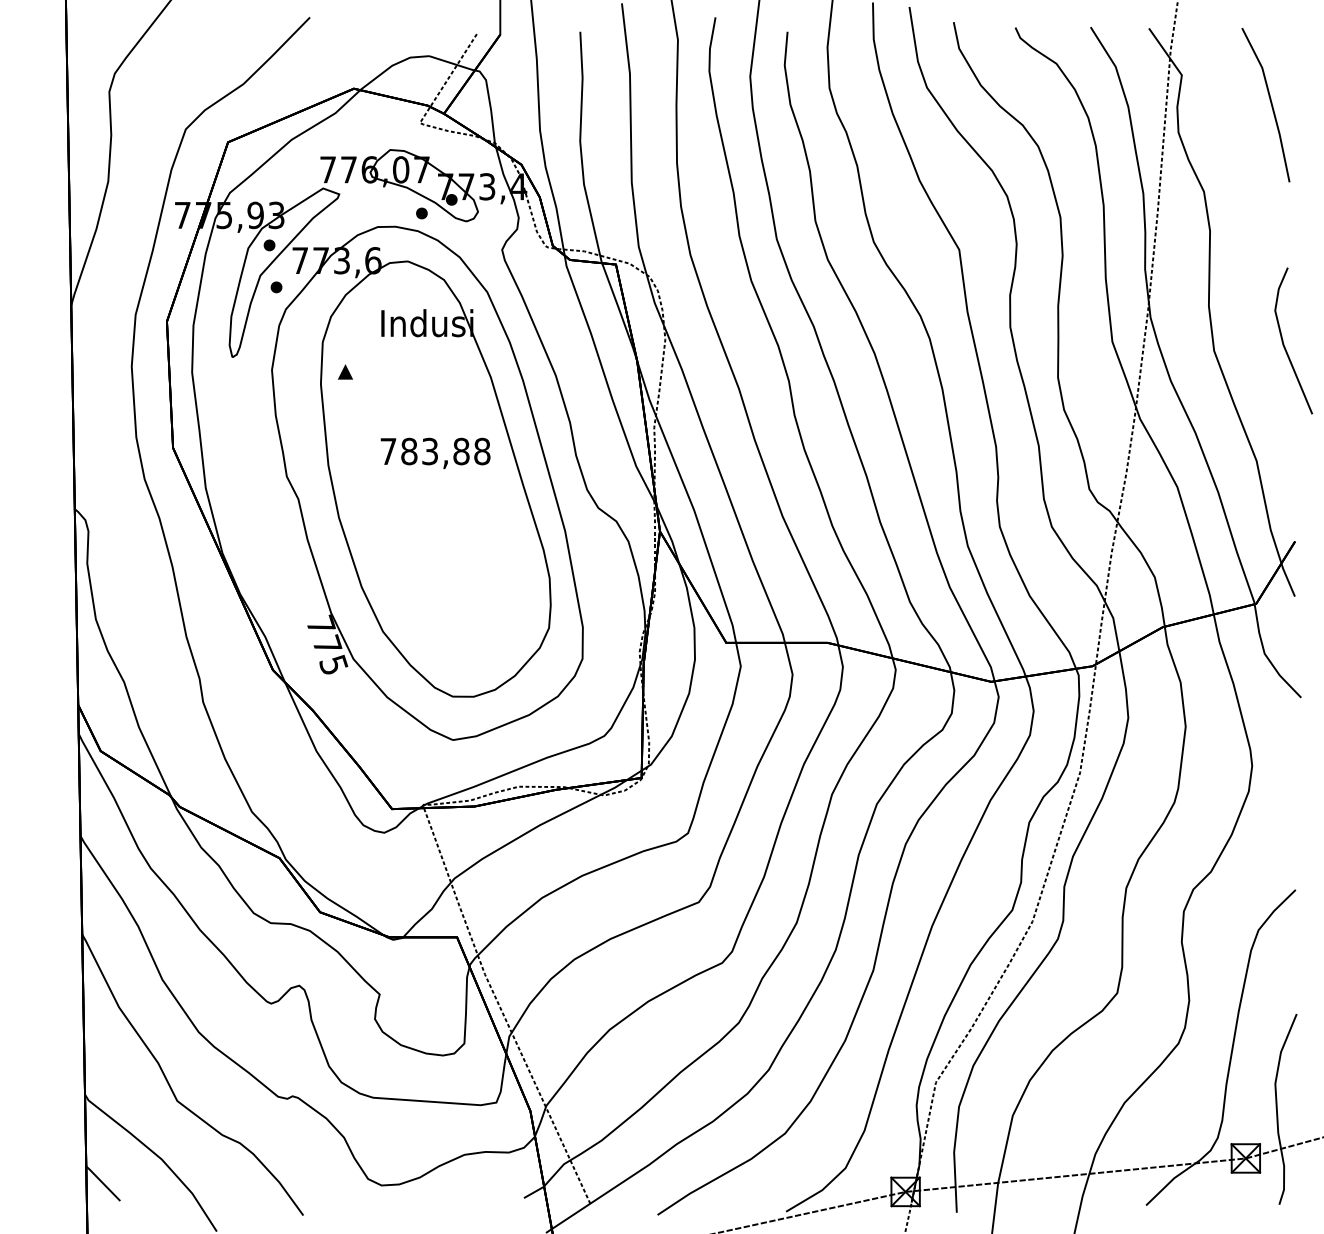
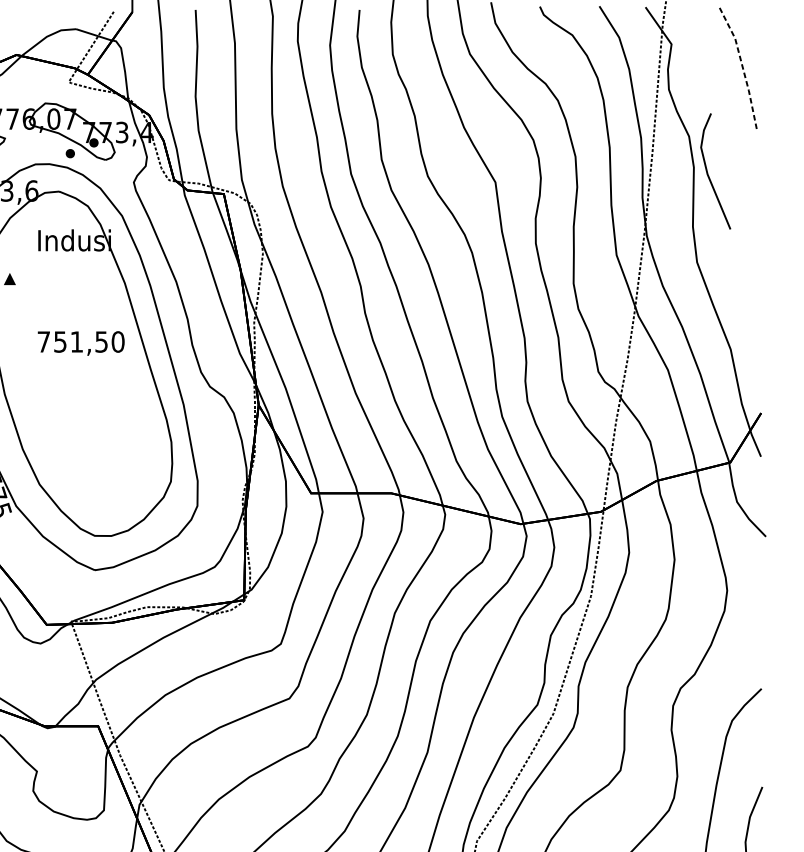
line: (1271, 103) -> (742, 66), solid -> dashed
line: (1284, 344) -> (708, 174), moved
text: (445, 451) -> (89, 341), 783,88 -> 751,50

